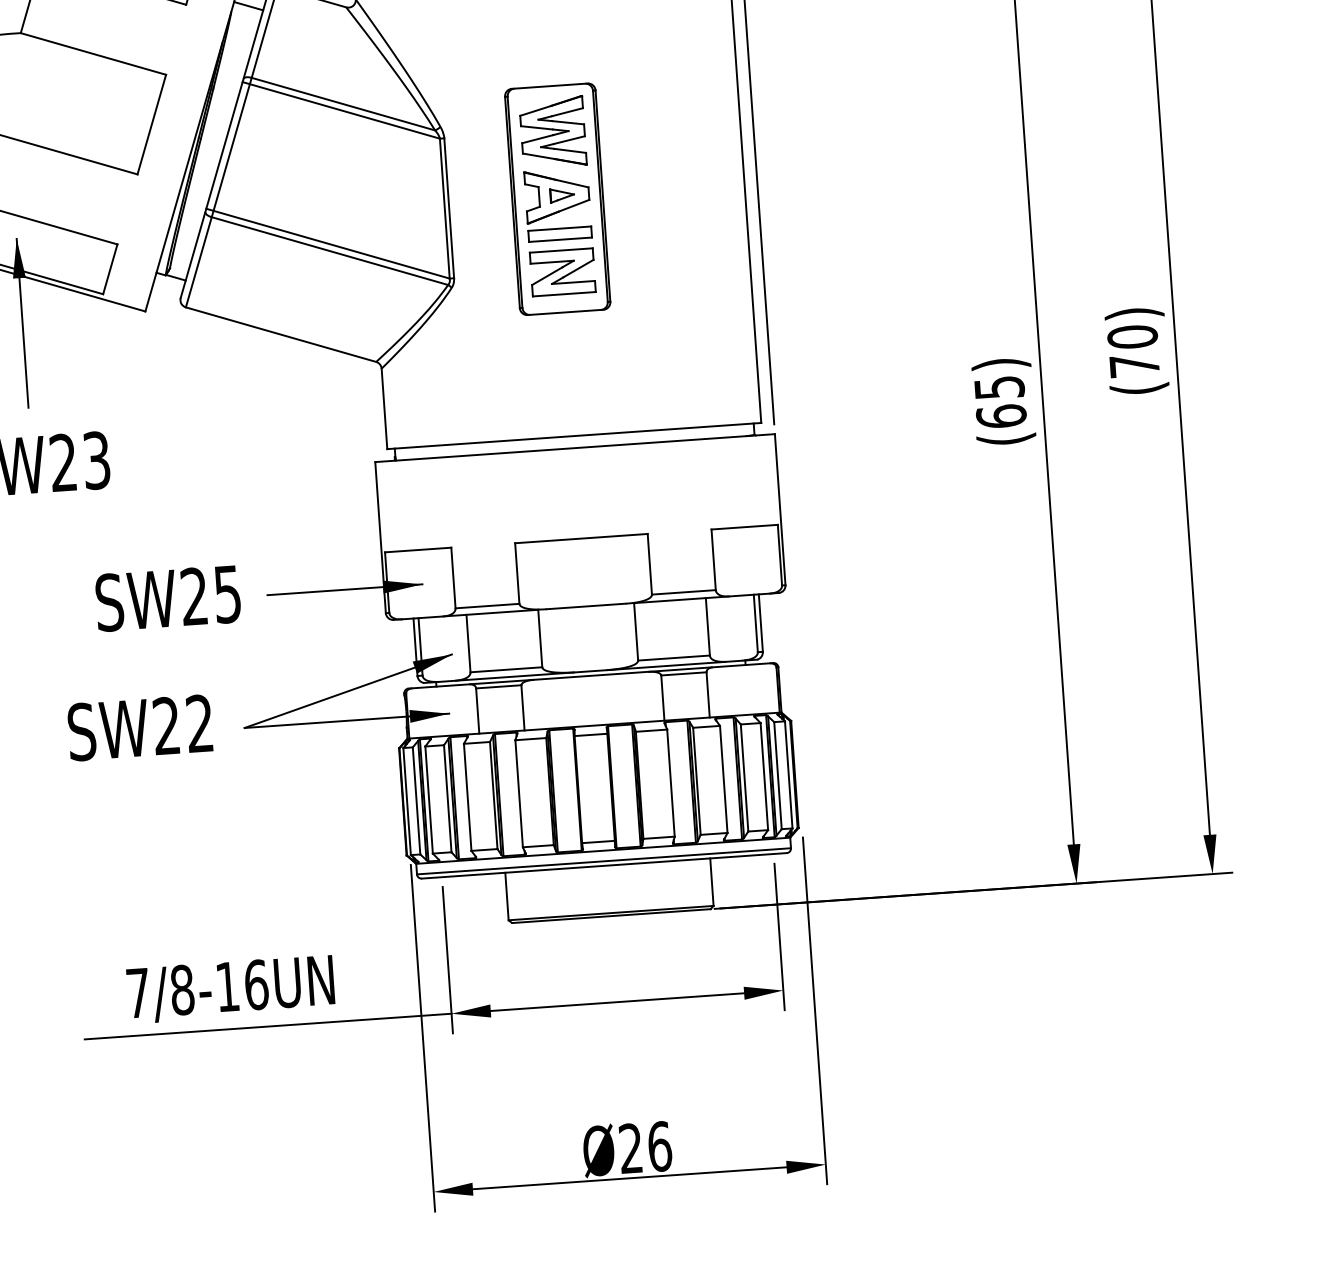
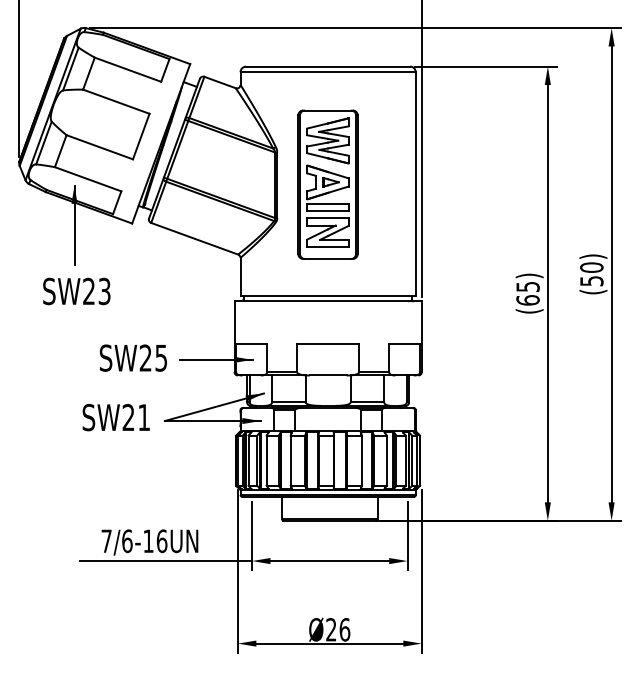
part: (558, 198) -> (328, 184), size x1.4
text: (1134, 366) -> (591, 281), (70) -> (50)
text: (198, 723) -> (143, 417), SW22 -> SW21
text: (182, 988) -> (127, 540), 7/8-16UN -> 7/6-16UN

